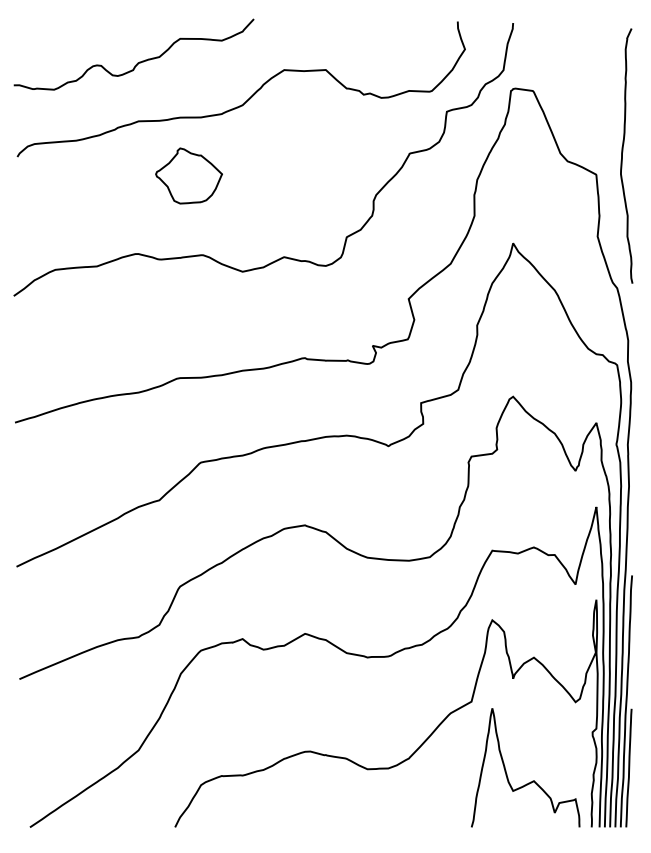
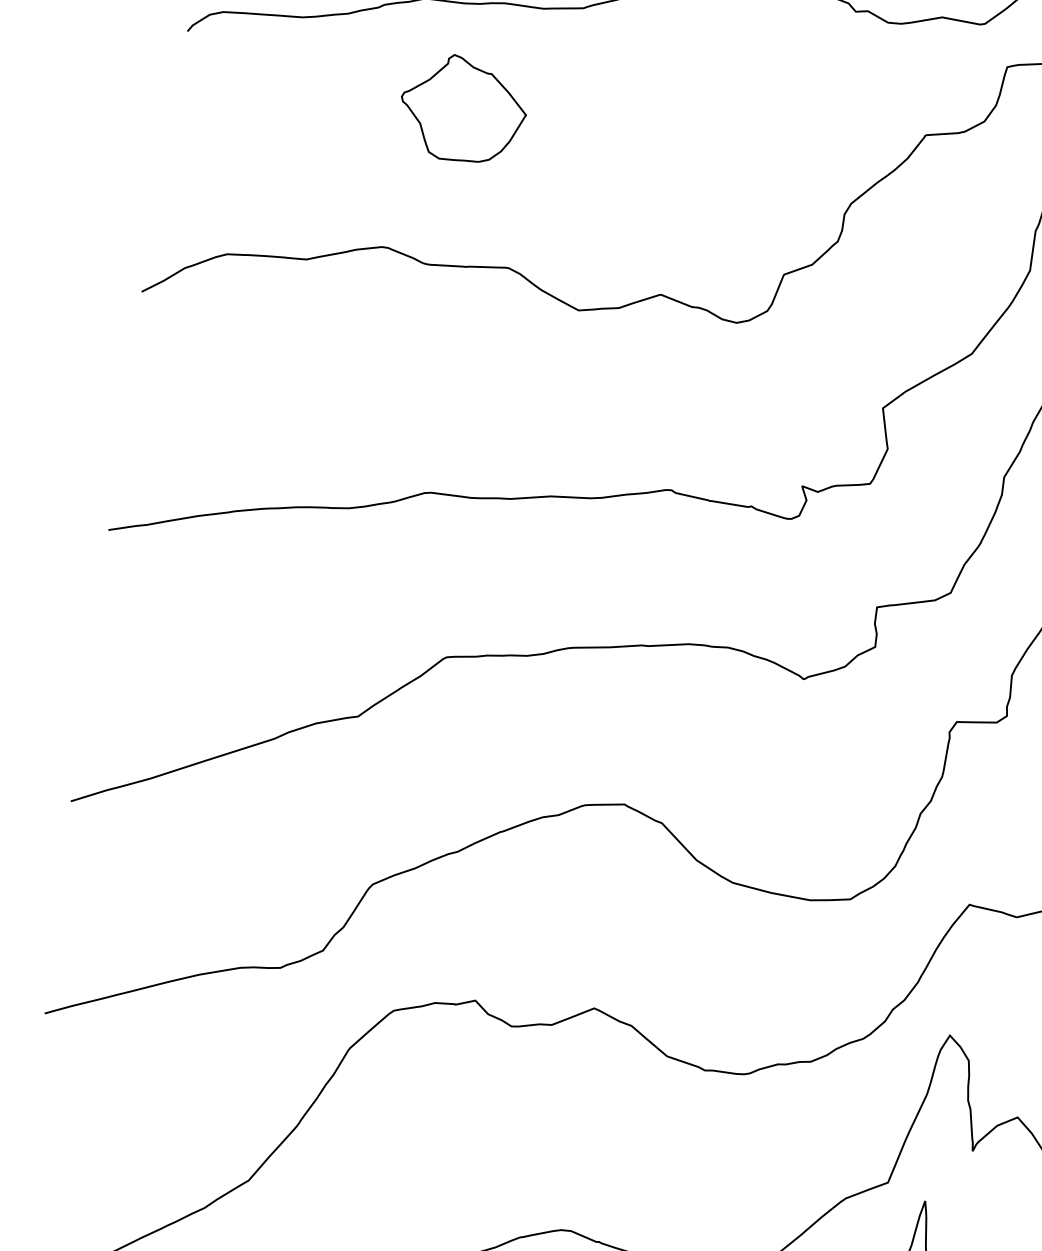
part: (188, 175) -> (462, 108), moved

